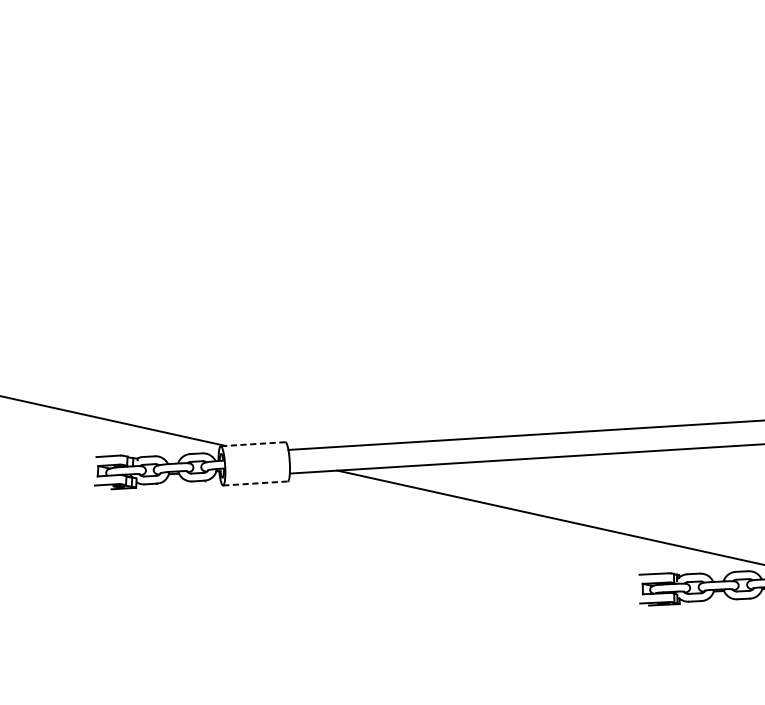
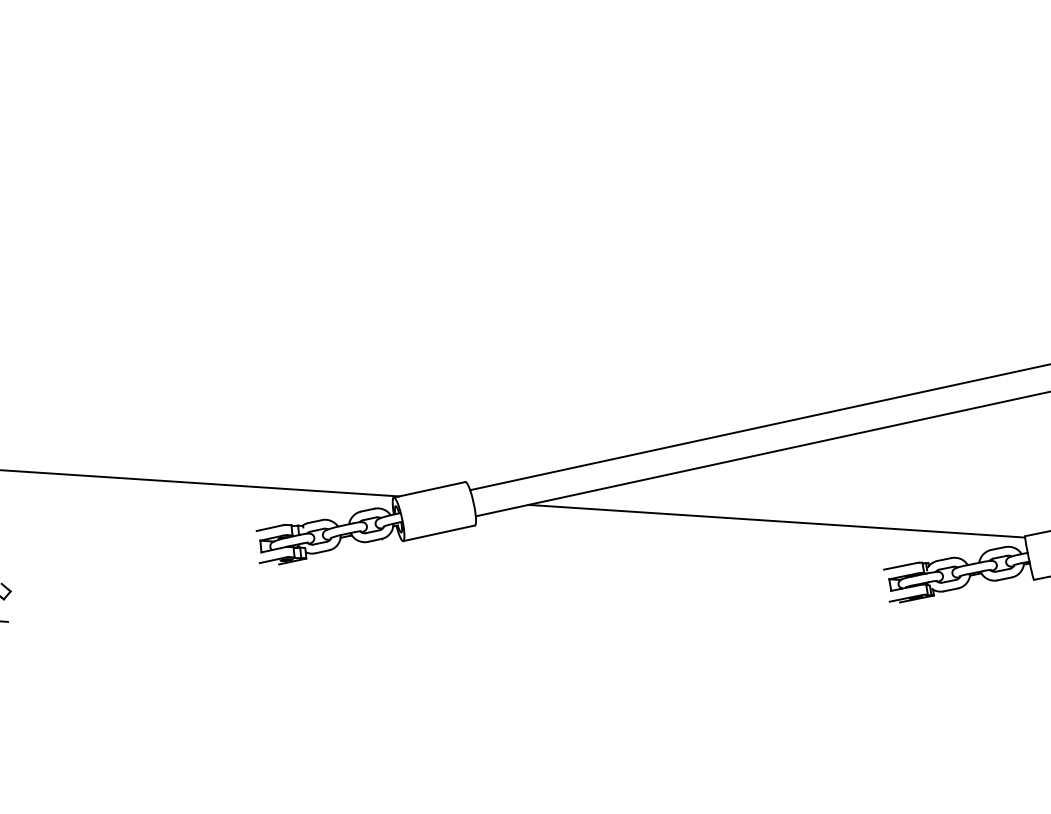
line: (252, 443) -> (429, 489), dashed -> solid
line: (255, 483) -> (439, 533), dashed -> solid

